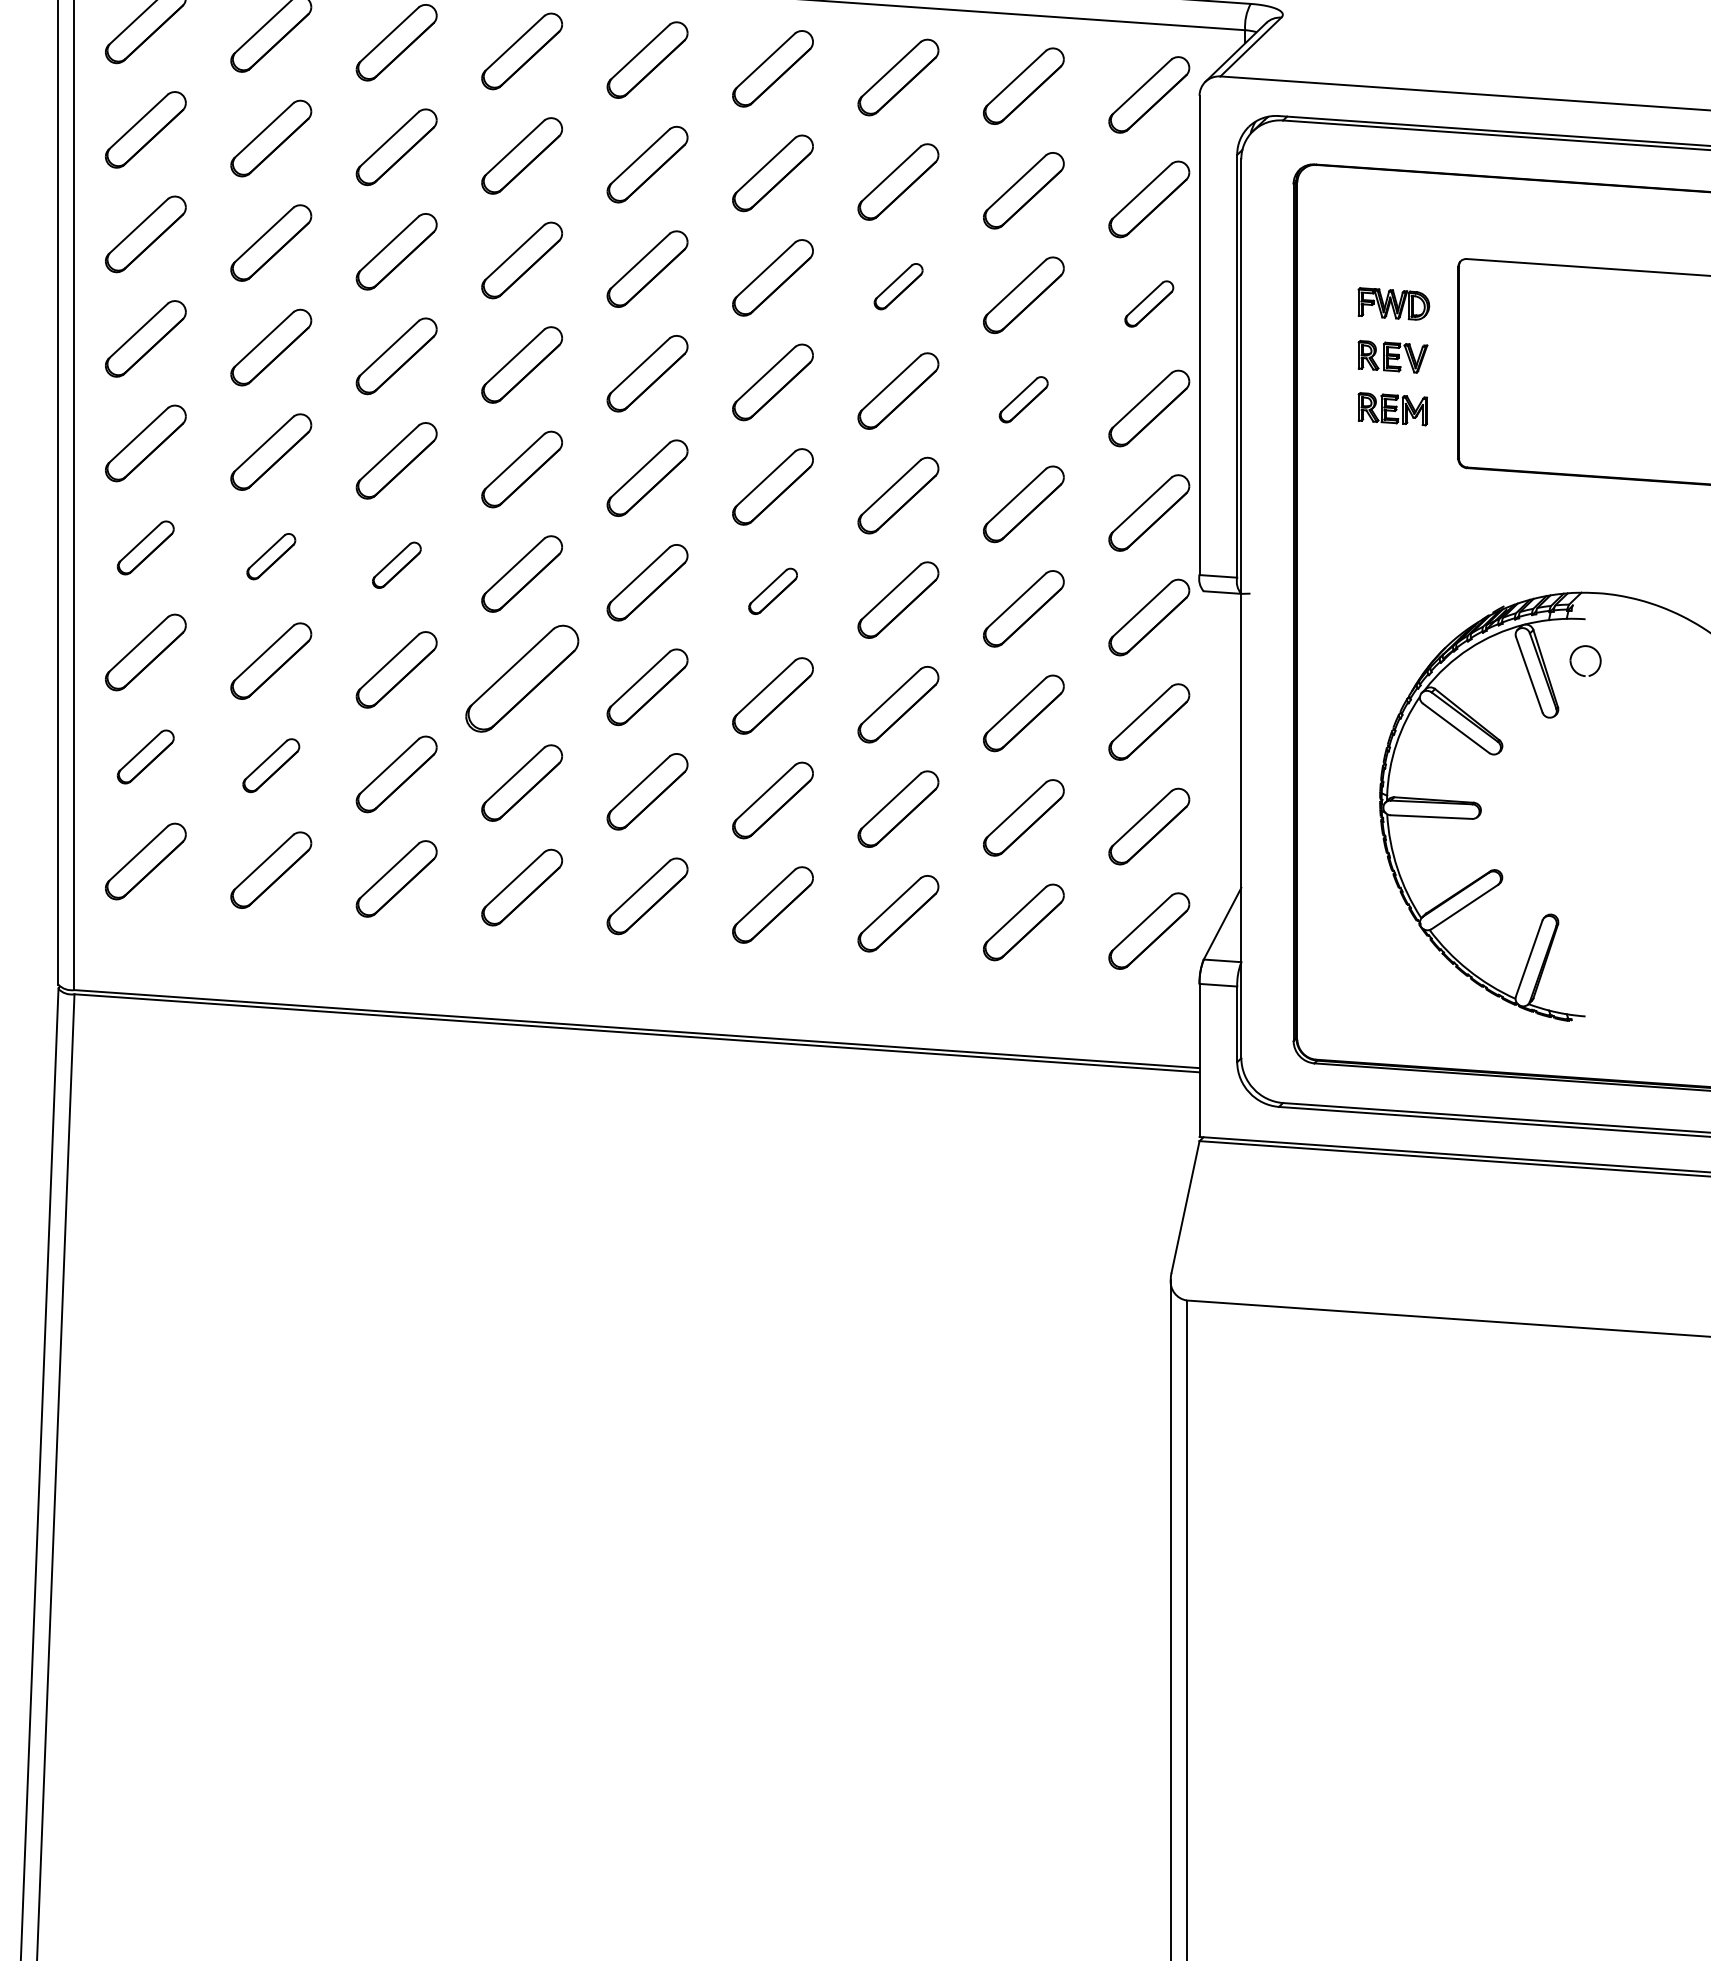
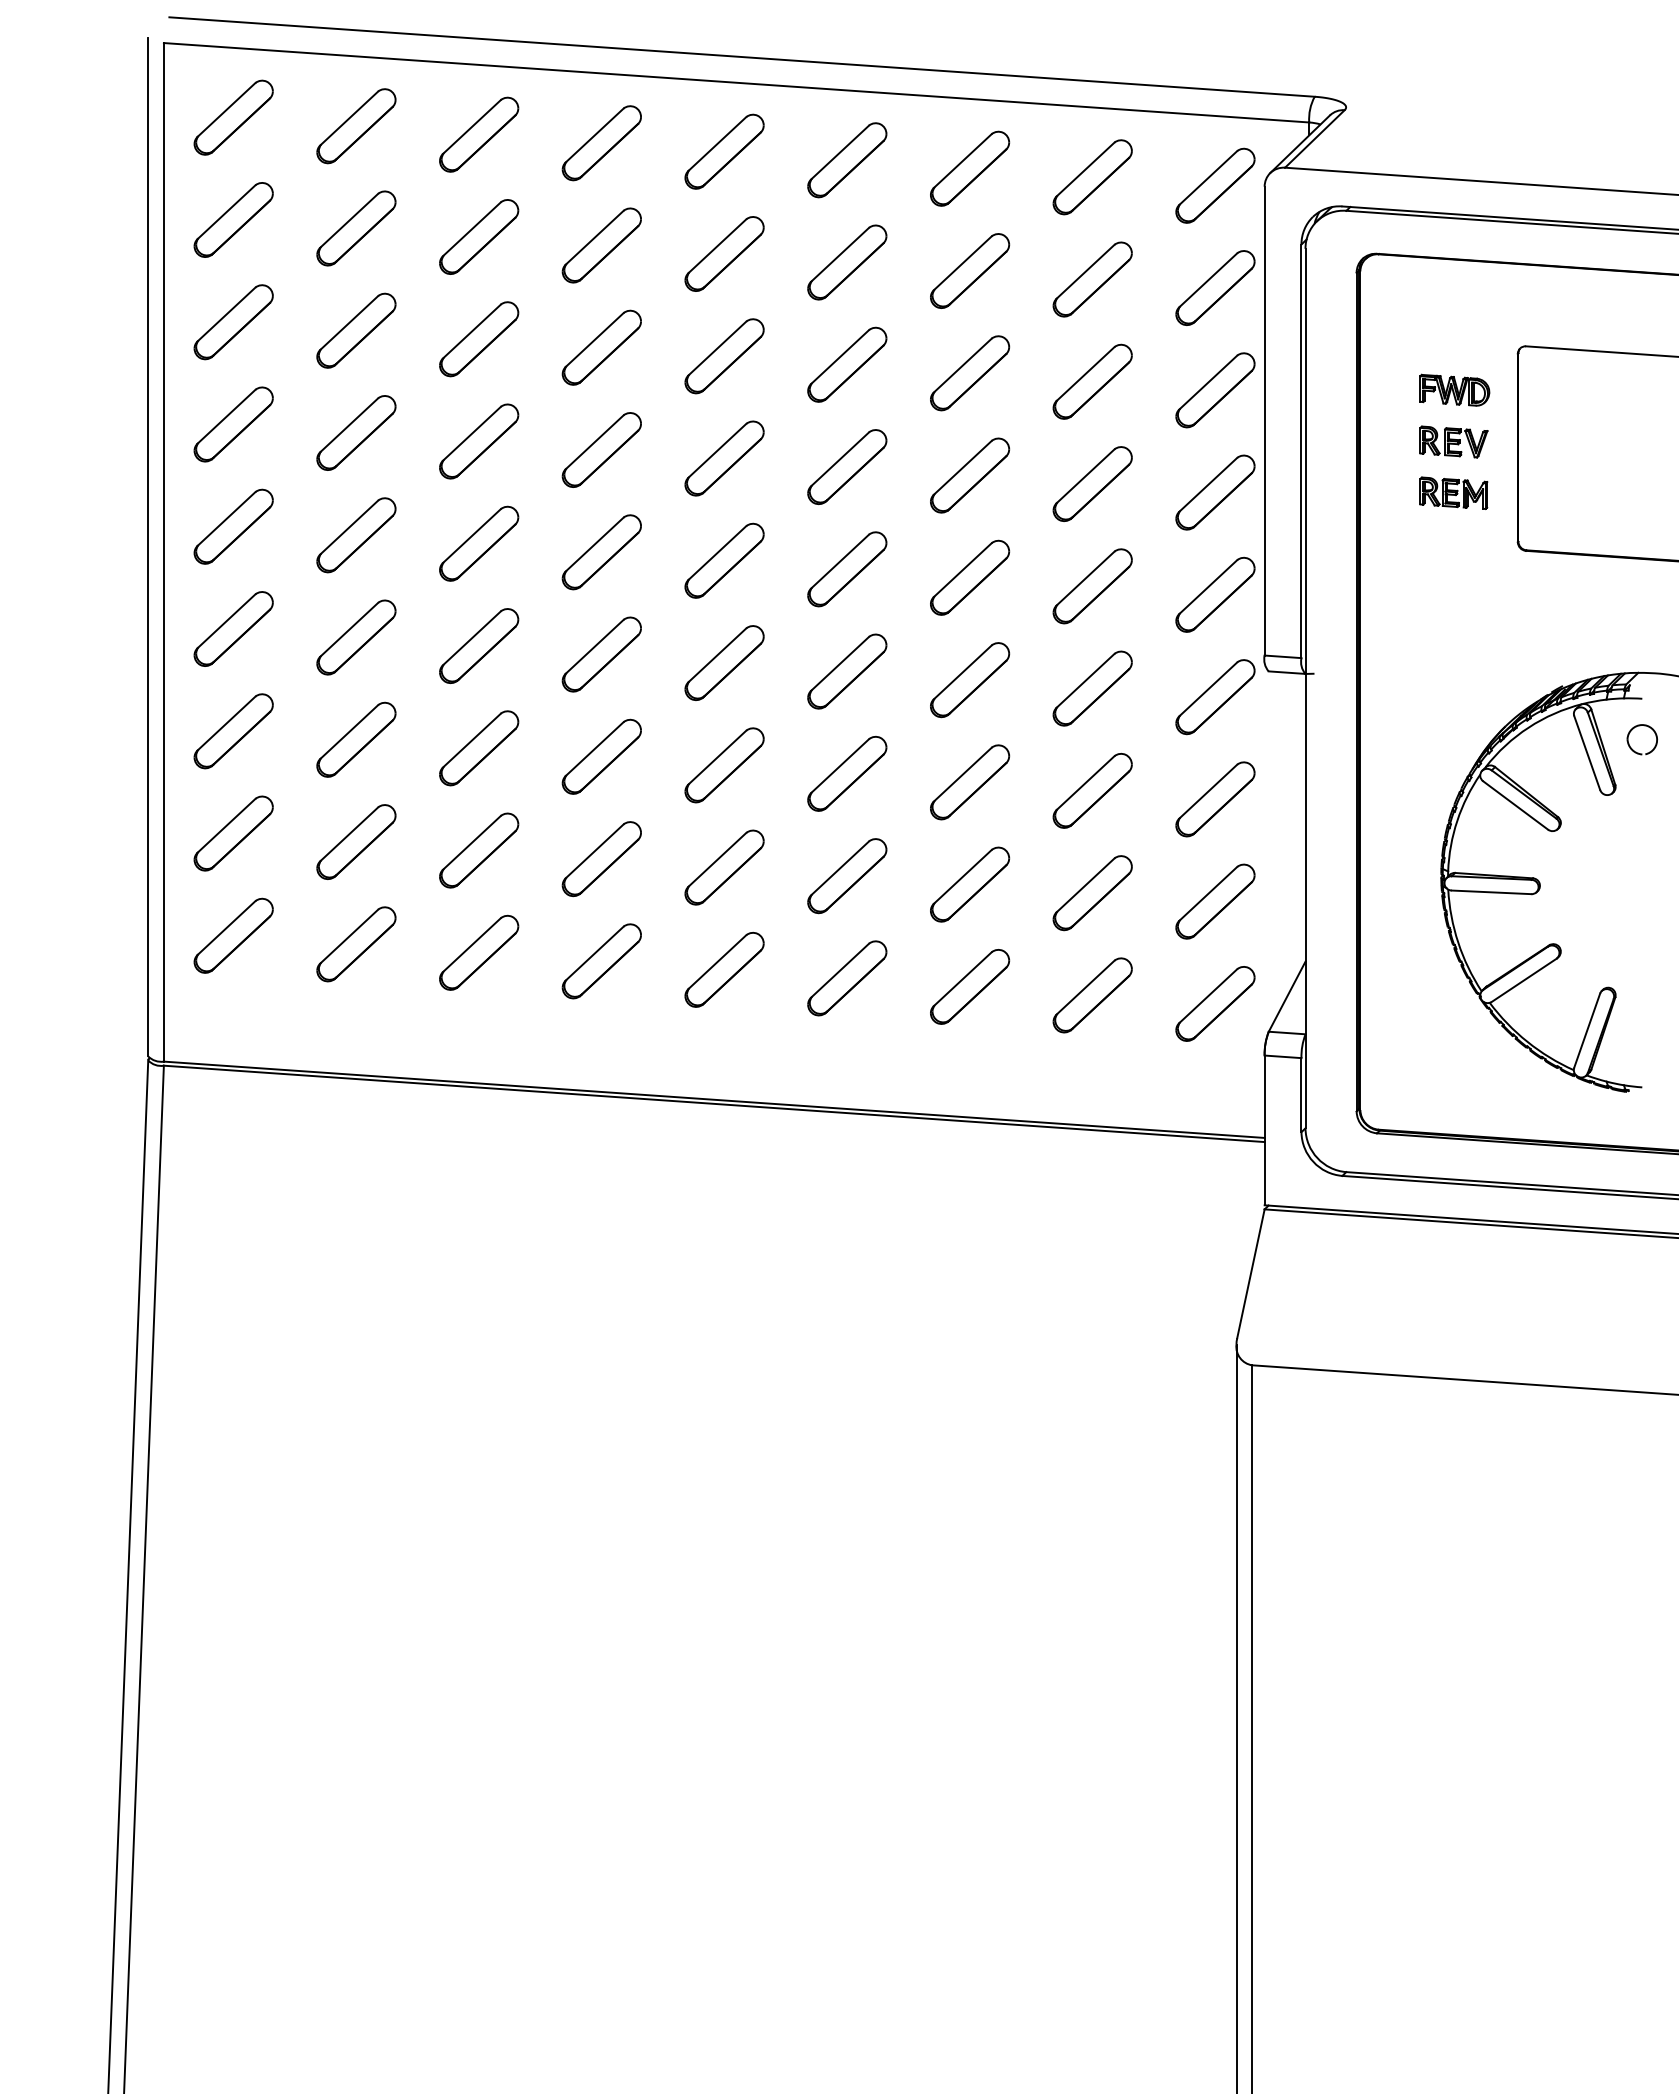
part: (898, 286) -> (970, 373), size x1.67
part: (1149, 304) -> (1215, 390), size x1.67
part: (1023, 399) -> (1092, 483), size x1.67
part: (145, 547) -> (233, 628), size x1.43
part: (271, 556) -> (356, 637), size x1.67
part: (397, 564) -> (479, 645), size x1.67
part: (773, 591) -> (847, 671), size x1.67
part: (521, 678) -> (601, 756), size x0.71
part: (145, 756) -> (233, 833), size x1.43
part: (271, 765) -> (356, 841), size x1.43

